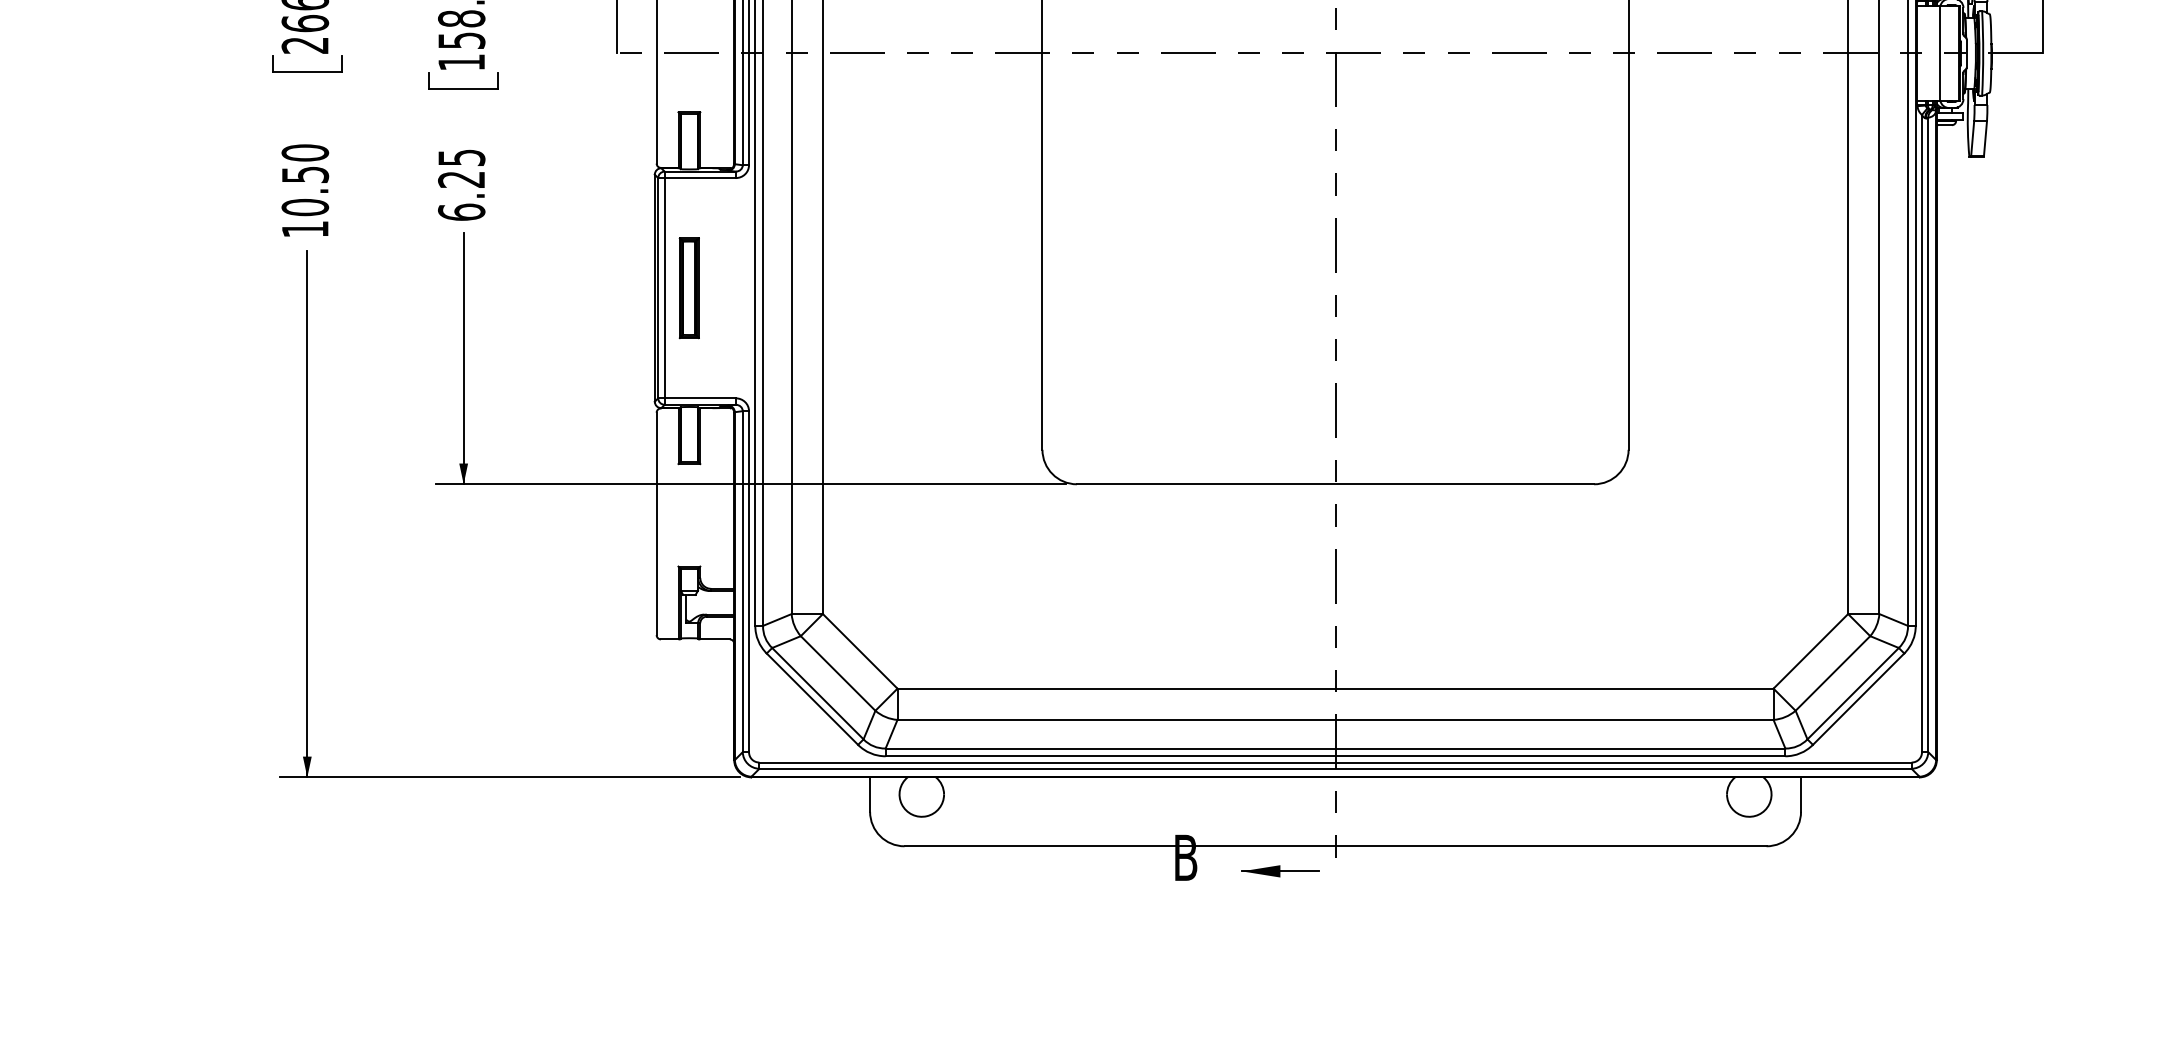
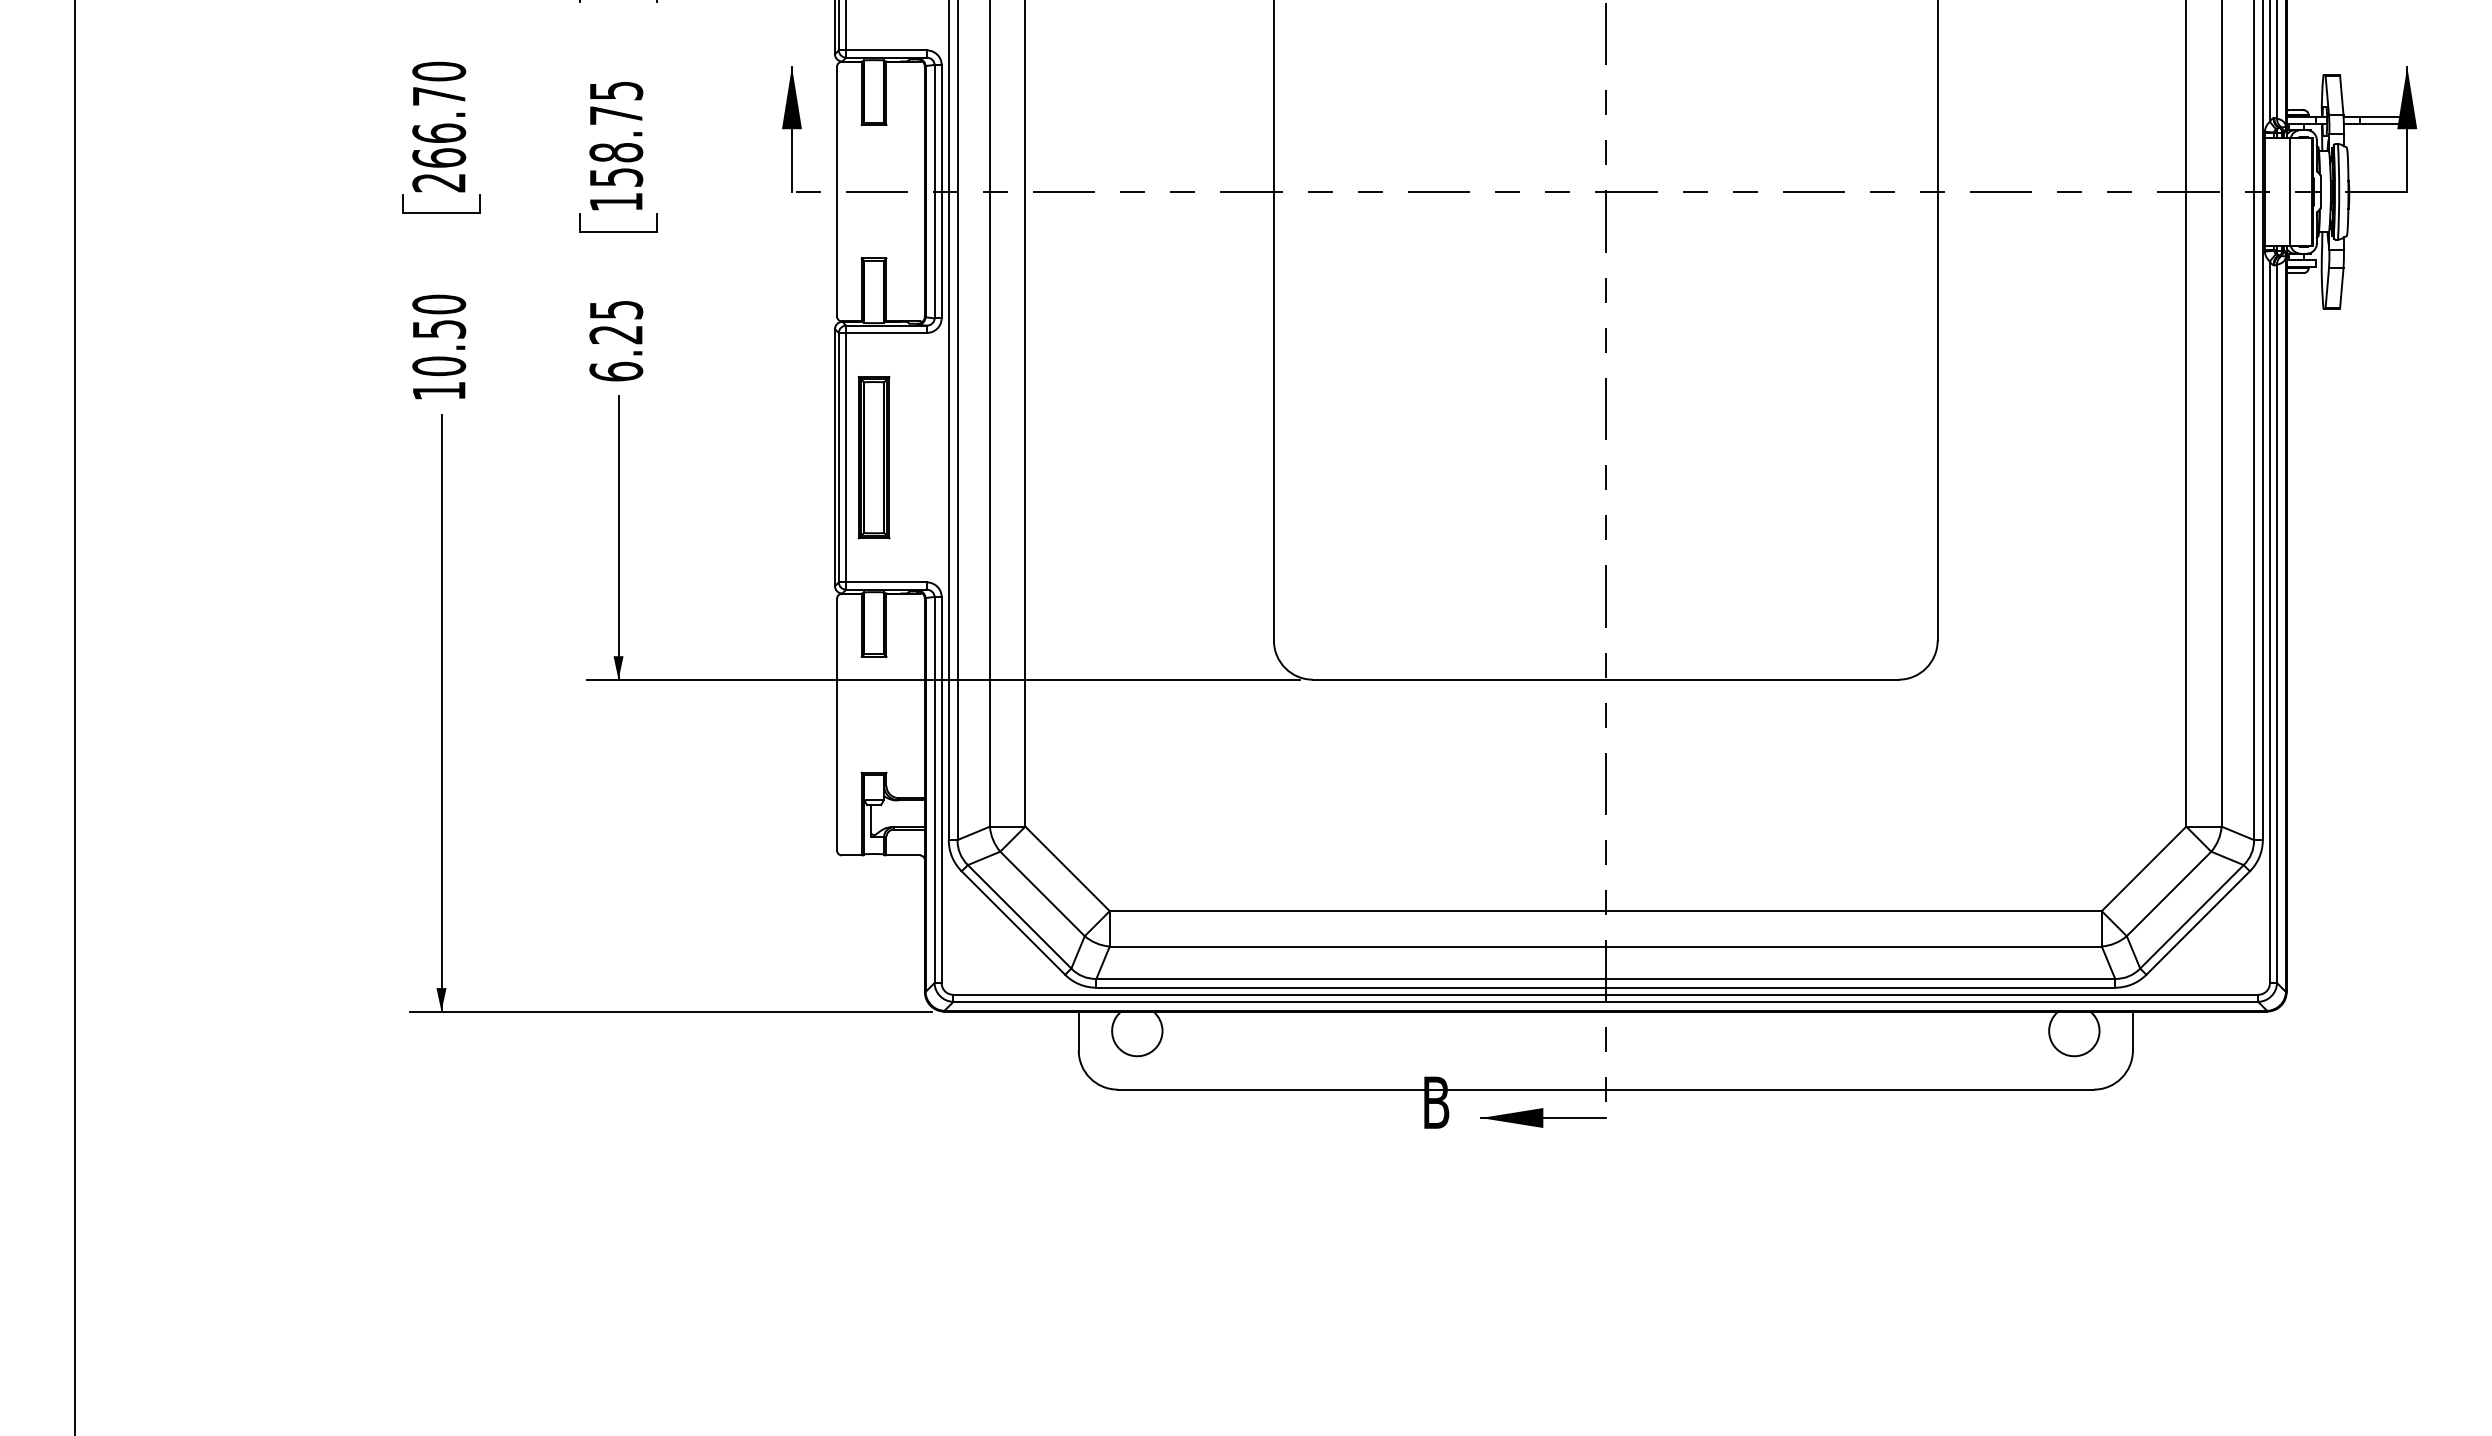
part: (688, 288) -> (873, 457), size x1.43
part: (1280, 870) -> (1543, 1117), size x1.43

